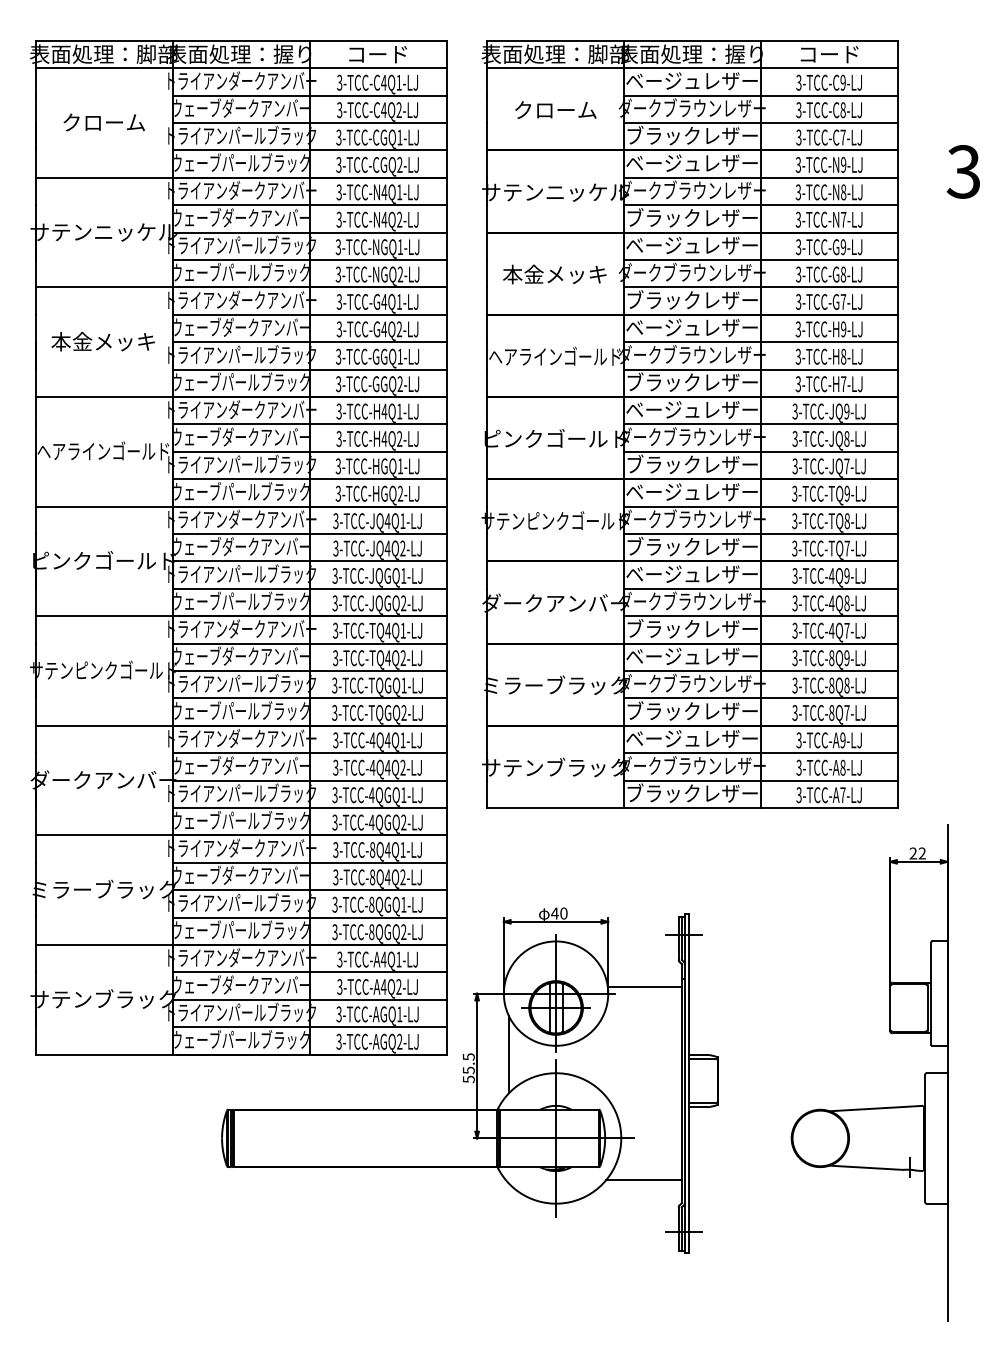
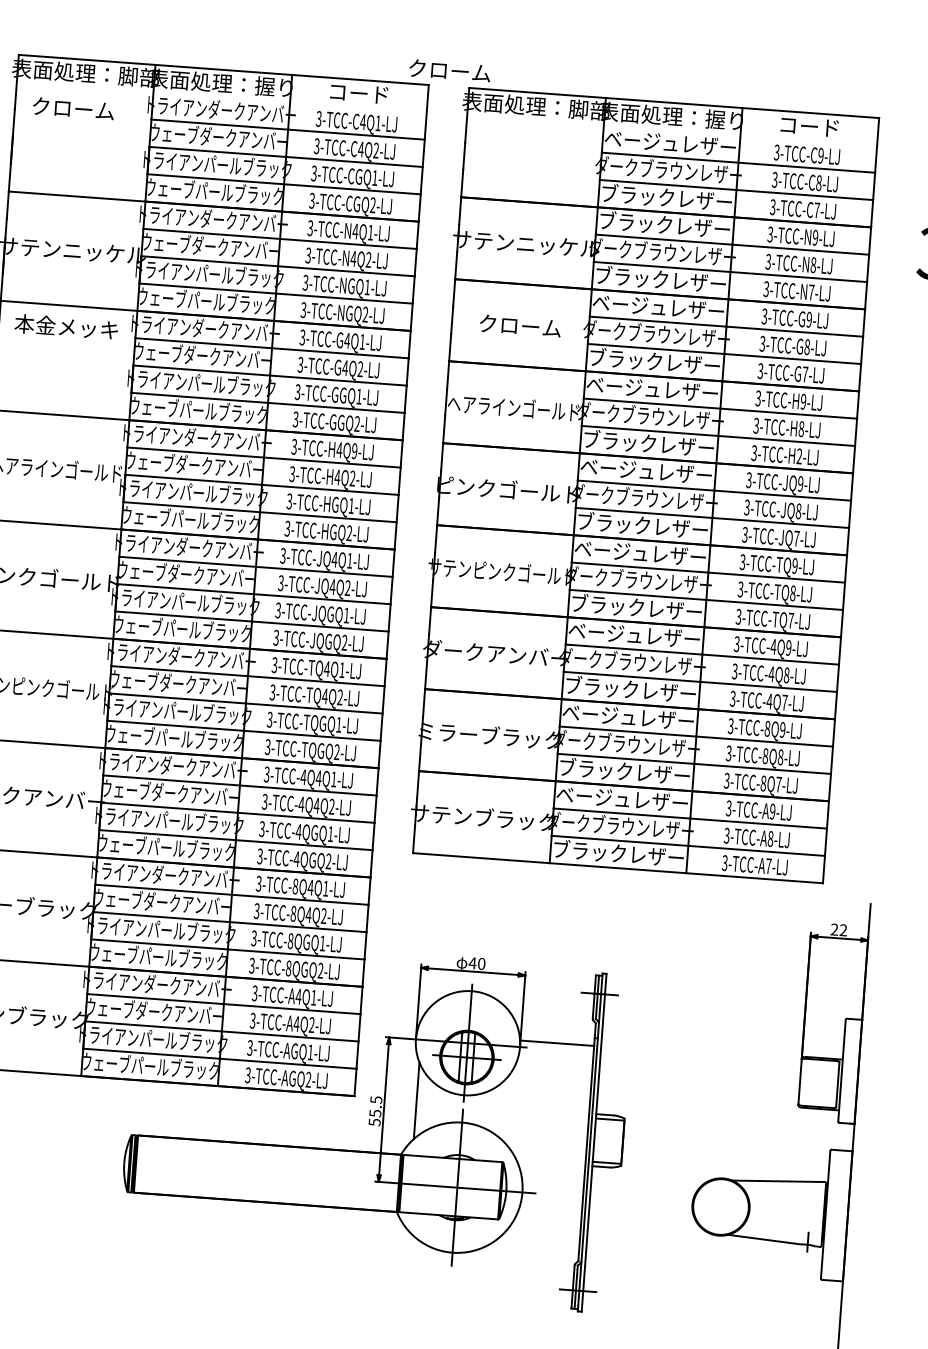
line: (240, 68) -> (221, 97), removed
line: (692, 68) -> (671, 130), removed
text: (555, 109) -> (449, 70), moved
text: (103, 122) -> (72, 108), moved
text: (662, 162) -> (635, 222), ベージュレザー -> ブラックレザー
text: (554, 274) -> (519, 325), 本金メッキ -> クローム
text: (102, 341) -> (65, 326), moved
text: (843, 383) -> (799, 455), 3-TCC-H7-LJ -> 3-TCC-H2-LJ
text: (399, 411) -> (354, 451), 3-TCC-H4Q1-LJ -> 3-TCC-H4Q9-LJ
line: (644, 1180) -> (542, 1236), removed

